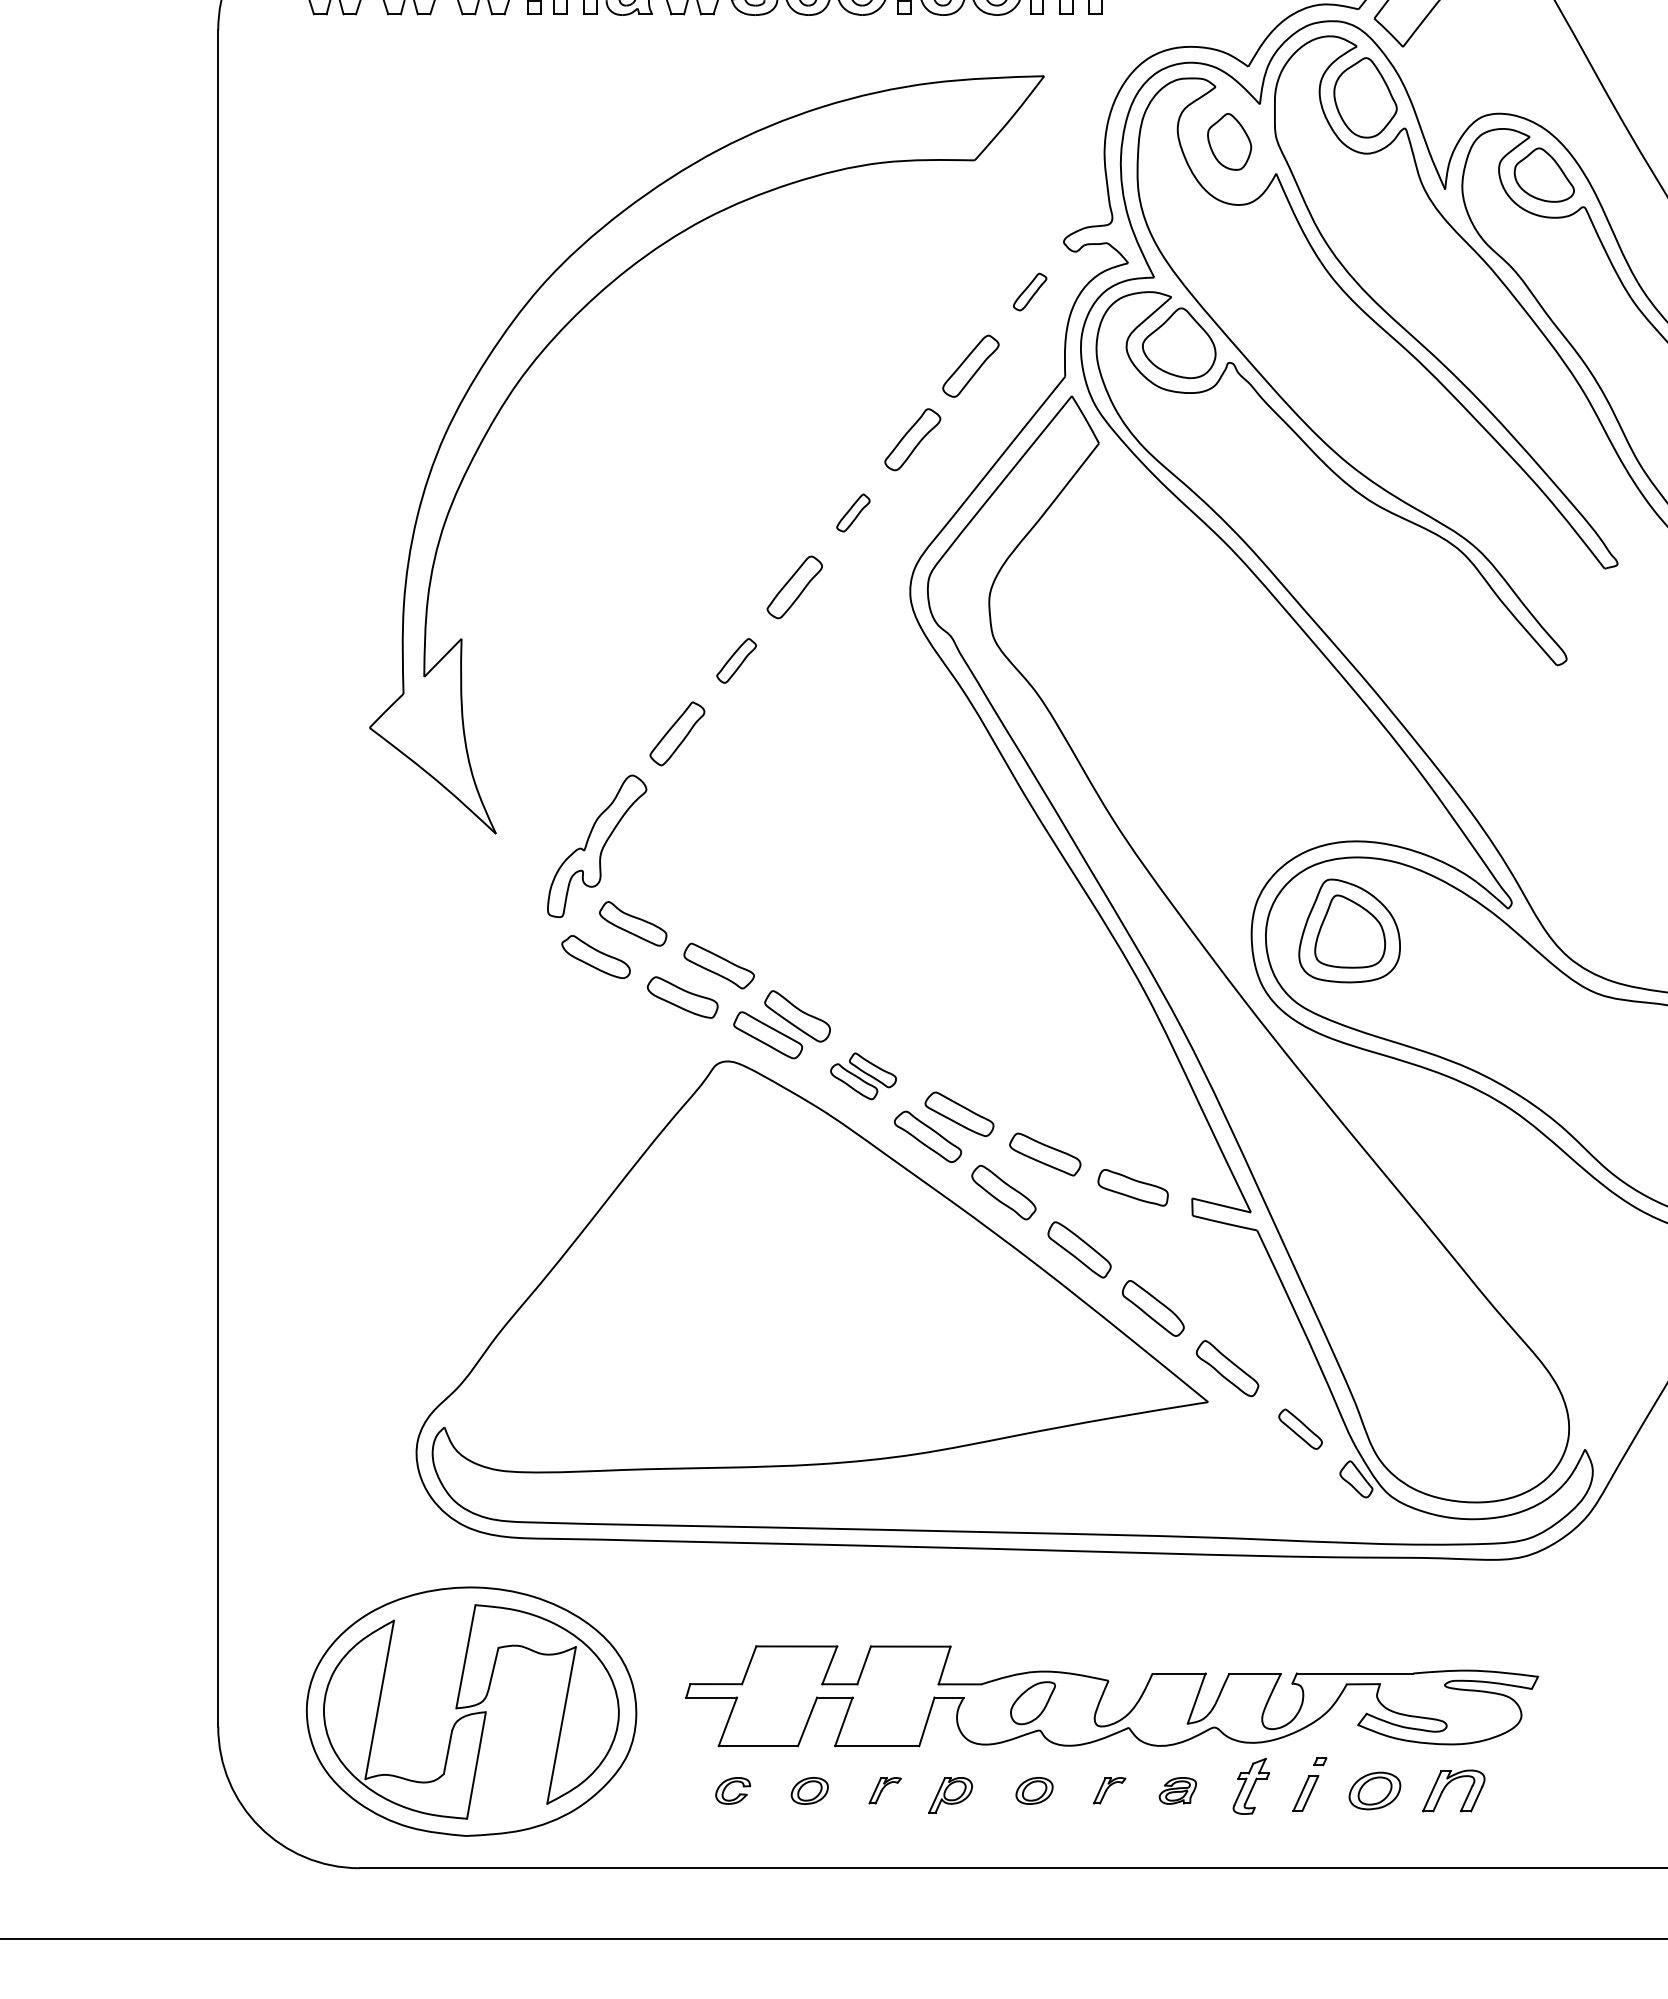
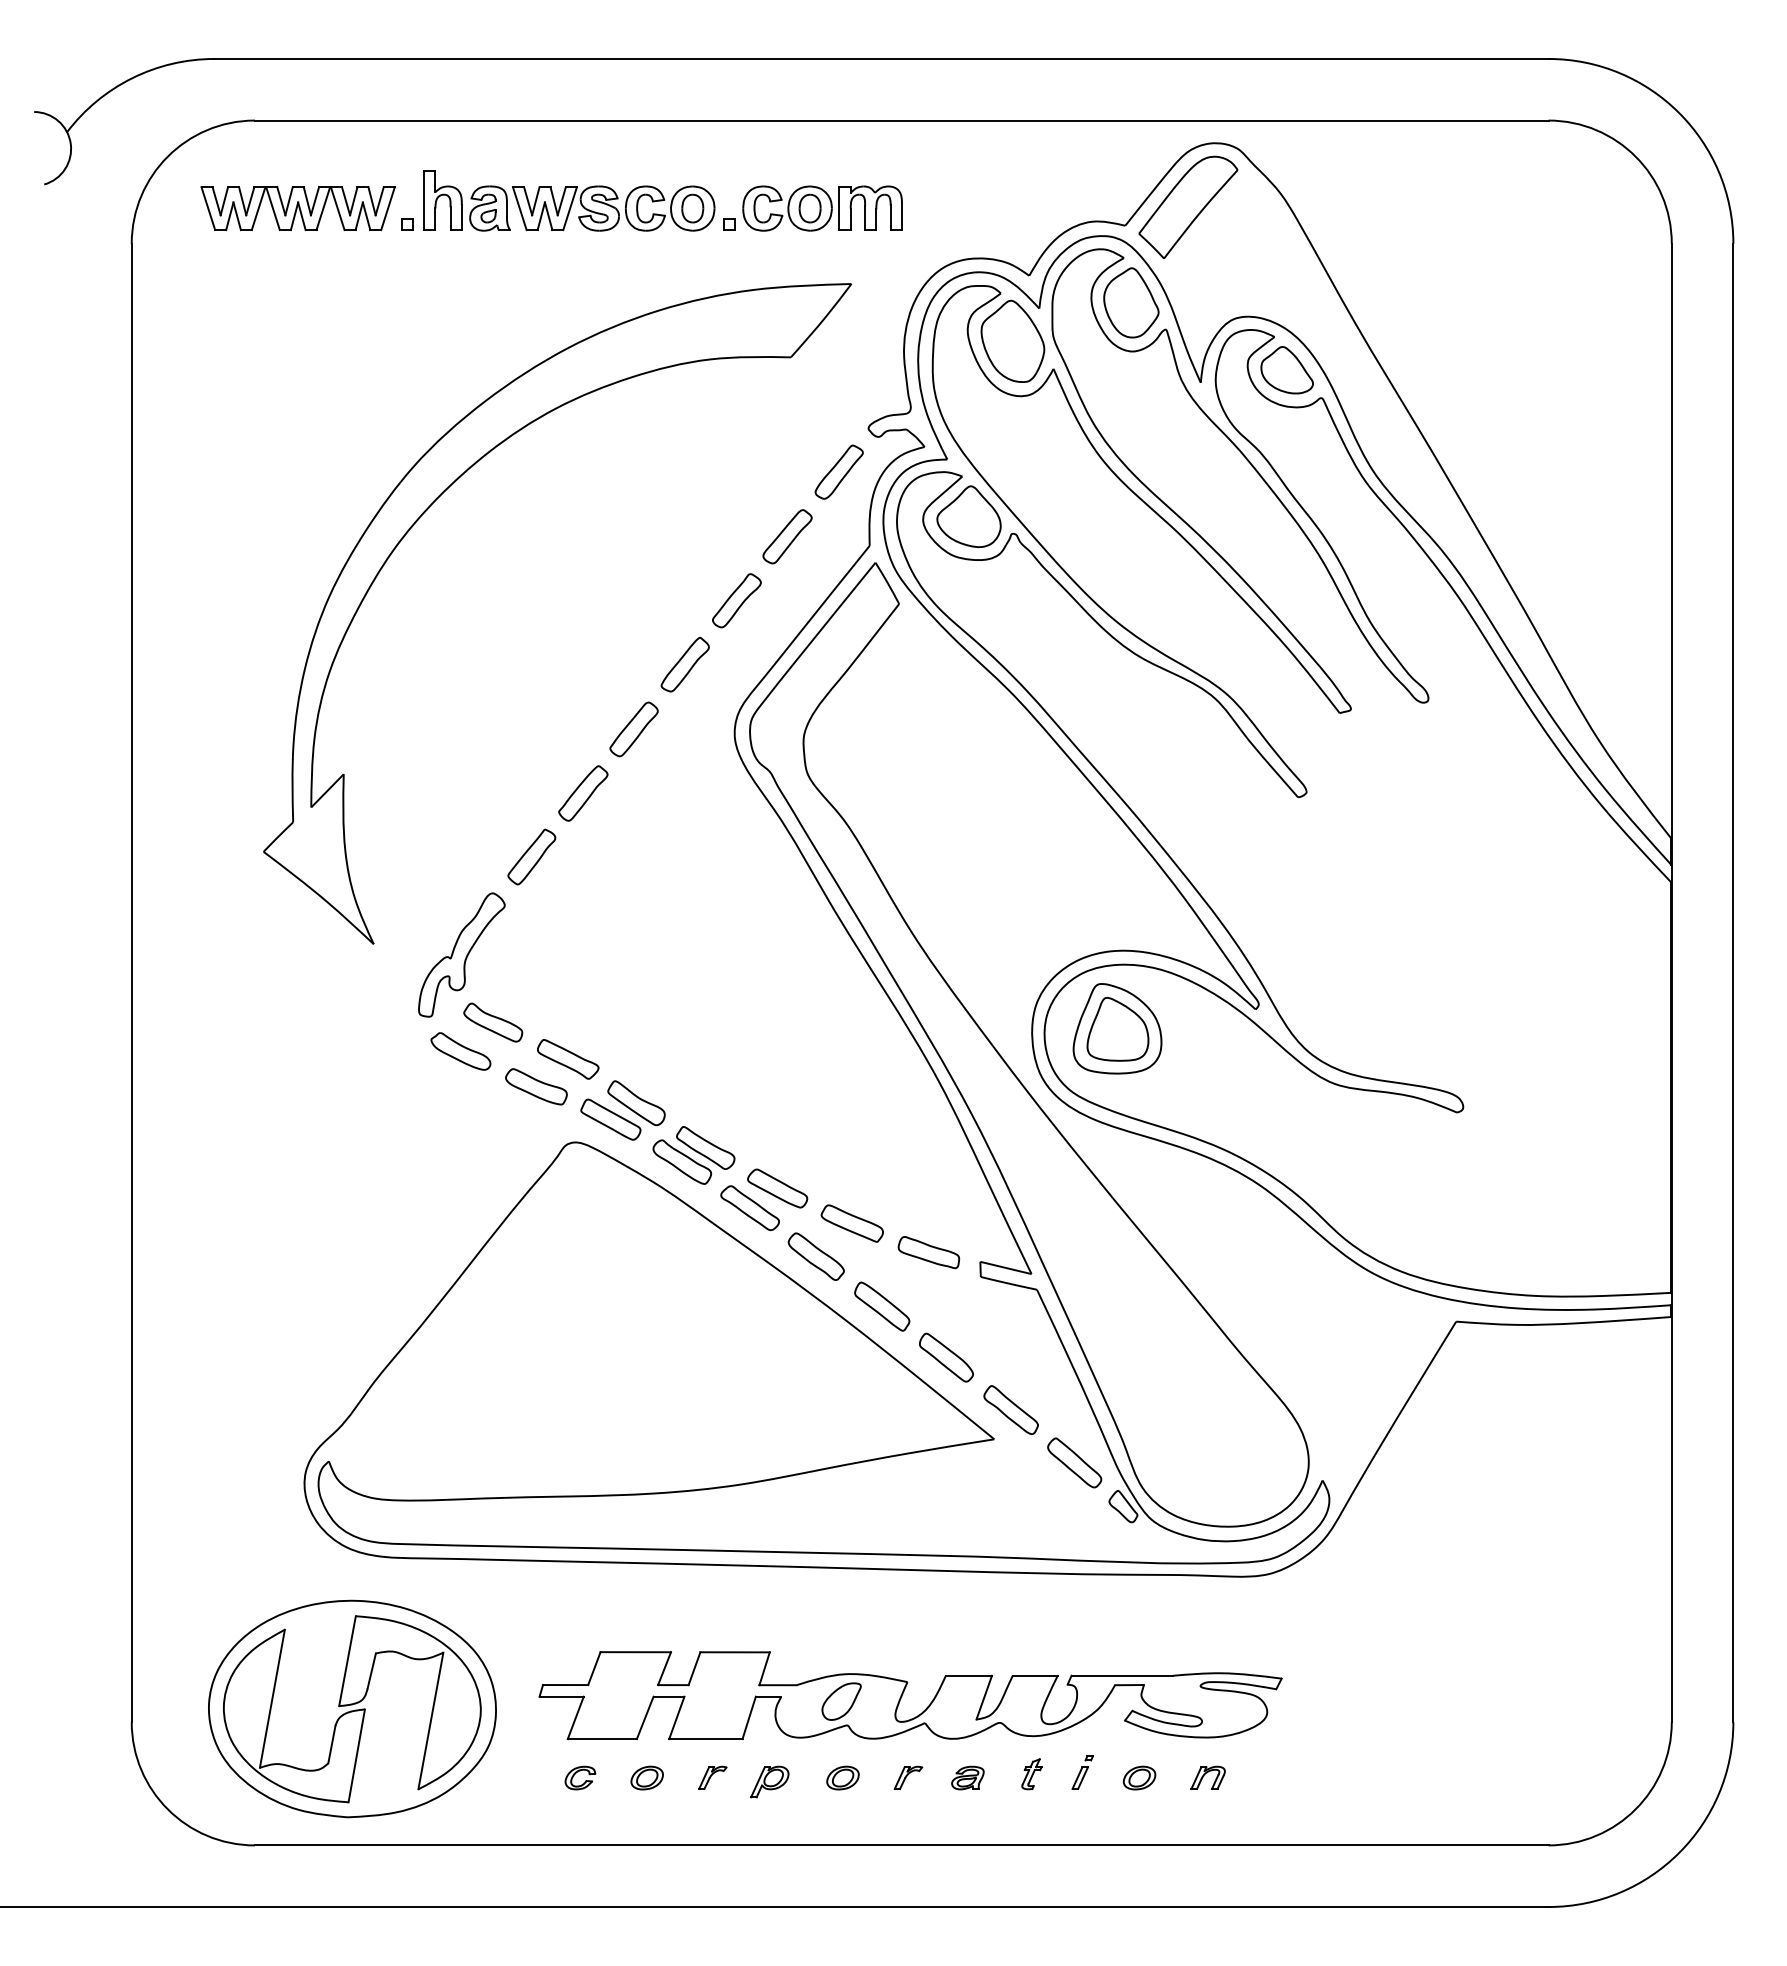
part: (1229, 141) -> (1012, 340), size x1.67
part: (1029, 291) -> (838, 471), size x1.67
part: (852, 512) -> (684, 664), size x1.67
part: (736, 660) -> (583, 793), size x1.43
part: (862, 1076) -> (693, 1155), size x1.43
part: (1300, 1428) -> (1074, 1462), size x1.43
part: (1309, 1784) -> (1082, 1772), size x0.71
part: (1250, 1786) -> (1031, 1774), size x0.62
part: (1374, 1790) -> (1139, 1777), size x0.71
part: (1452, 1790) -> (1207, 1777), size x0.62

